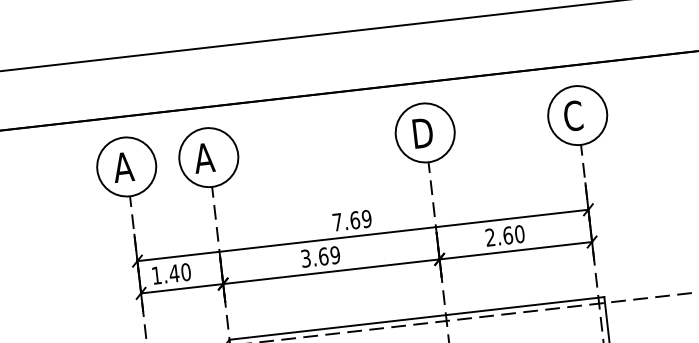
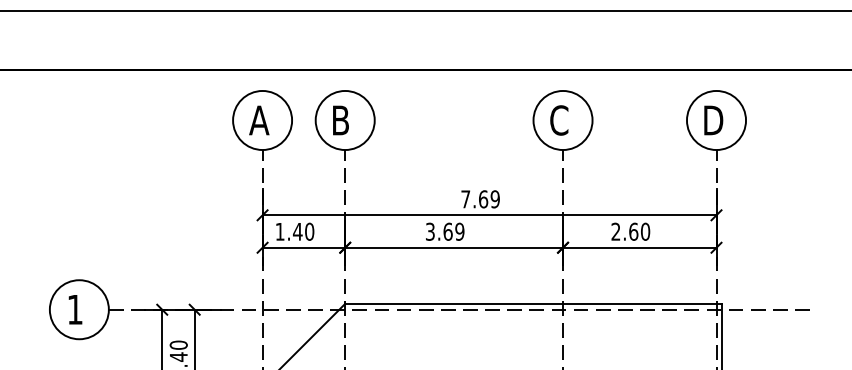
text: (574, 115) -> (713, 120), C -> D
text: (422, 133) -> (560, 120), D -> C
text: (204, 158) -> (340, 120), A -> B

